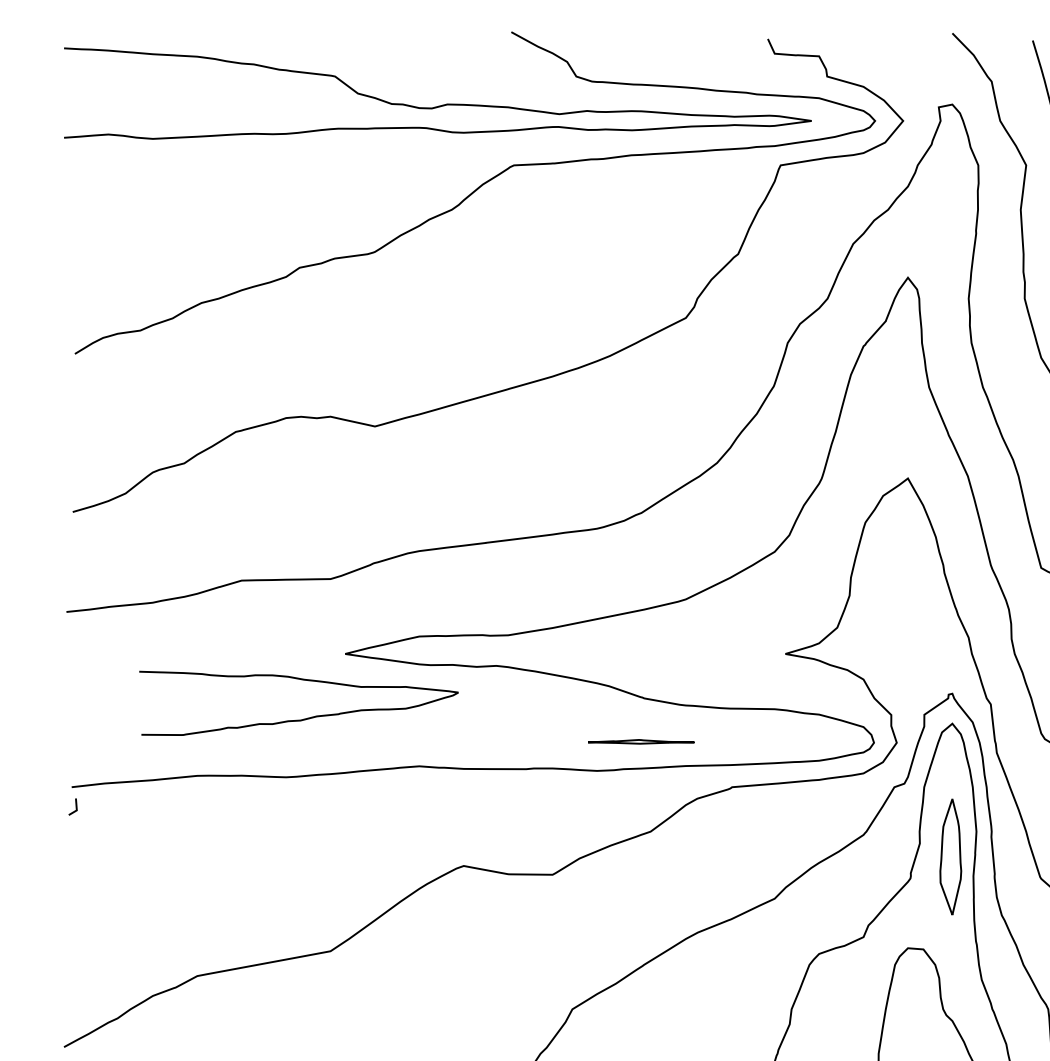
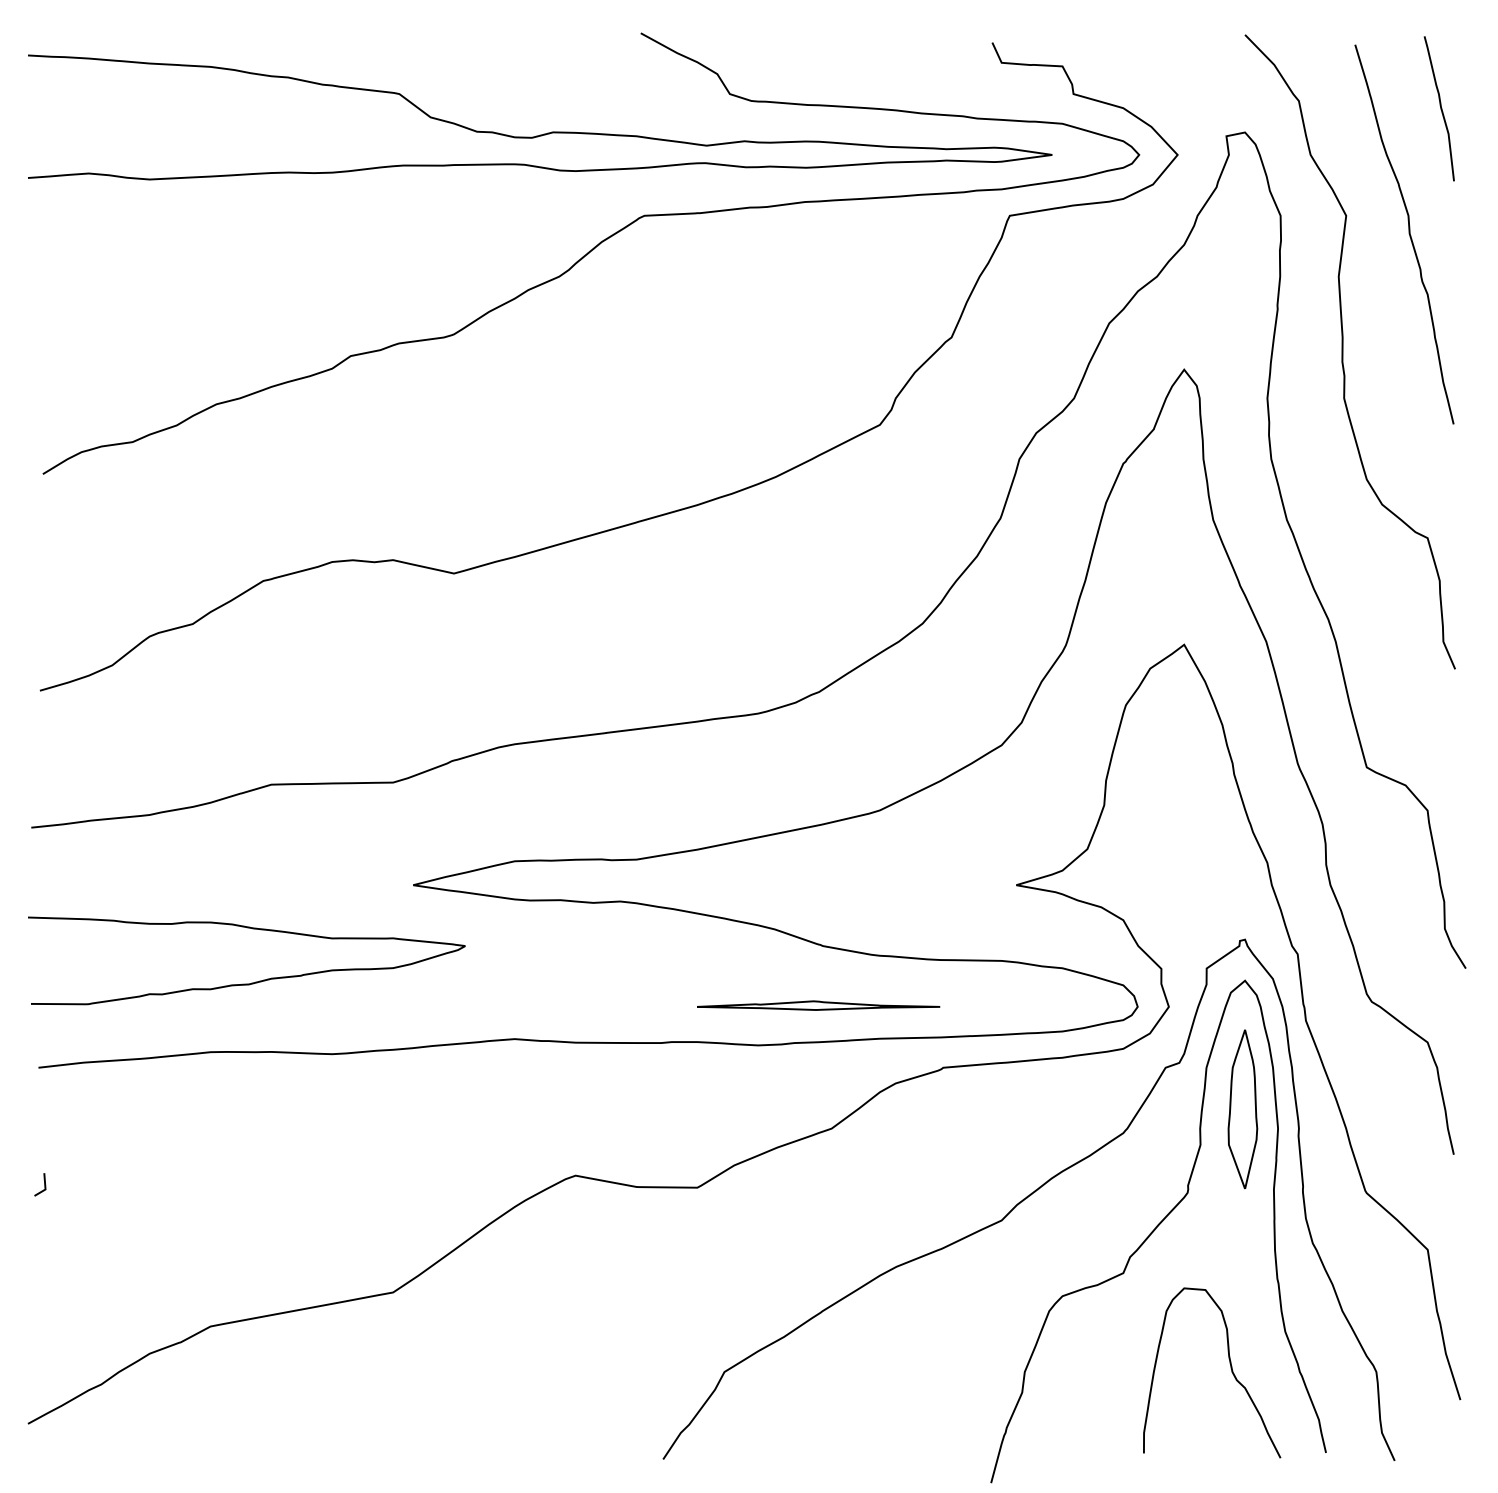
curve: (302, 719) -> (251, 982), moved
part: (641, 741) -> (818, 1005), size x1.67
line: (76, 806) -> (44, 1184), moved
part: (950, 857) -> (1242, 1109), moved

